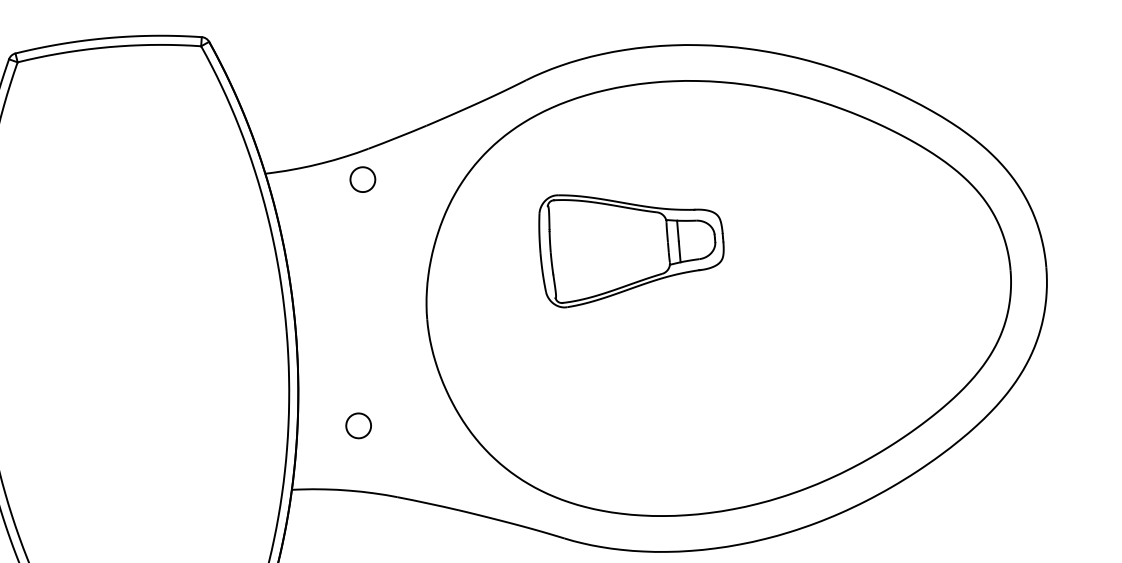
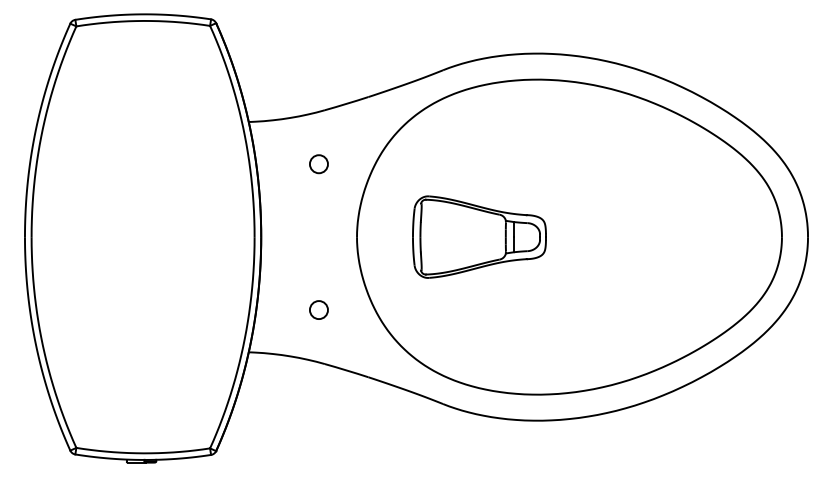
circle: (362, 180) -> (318, 164), moved
part: (631, 244) -> (479, 236), moved
circle: (357, 425) -> (318, 309), moved

